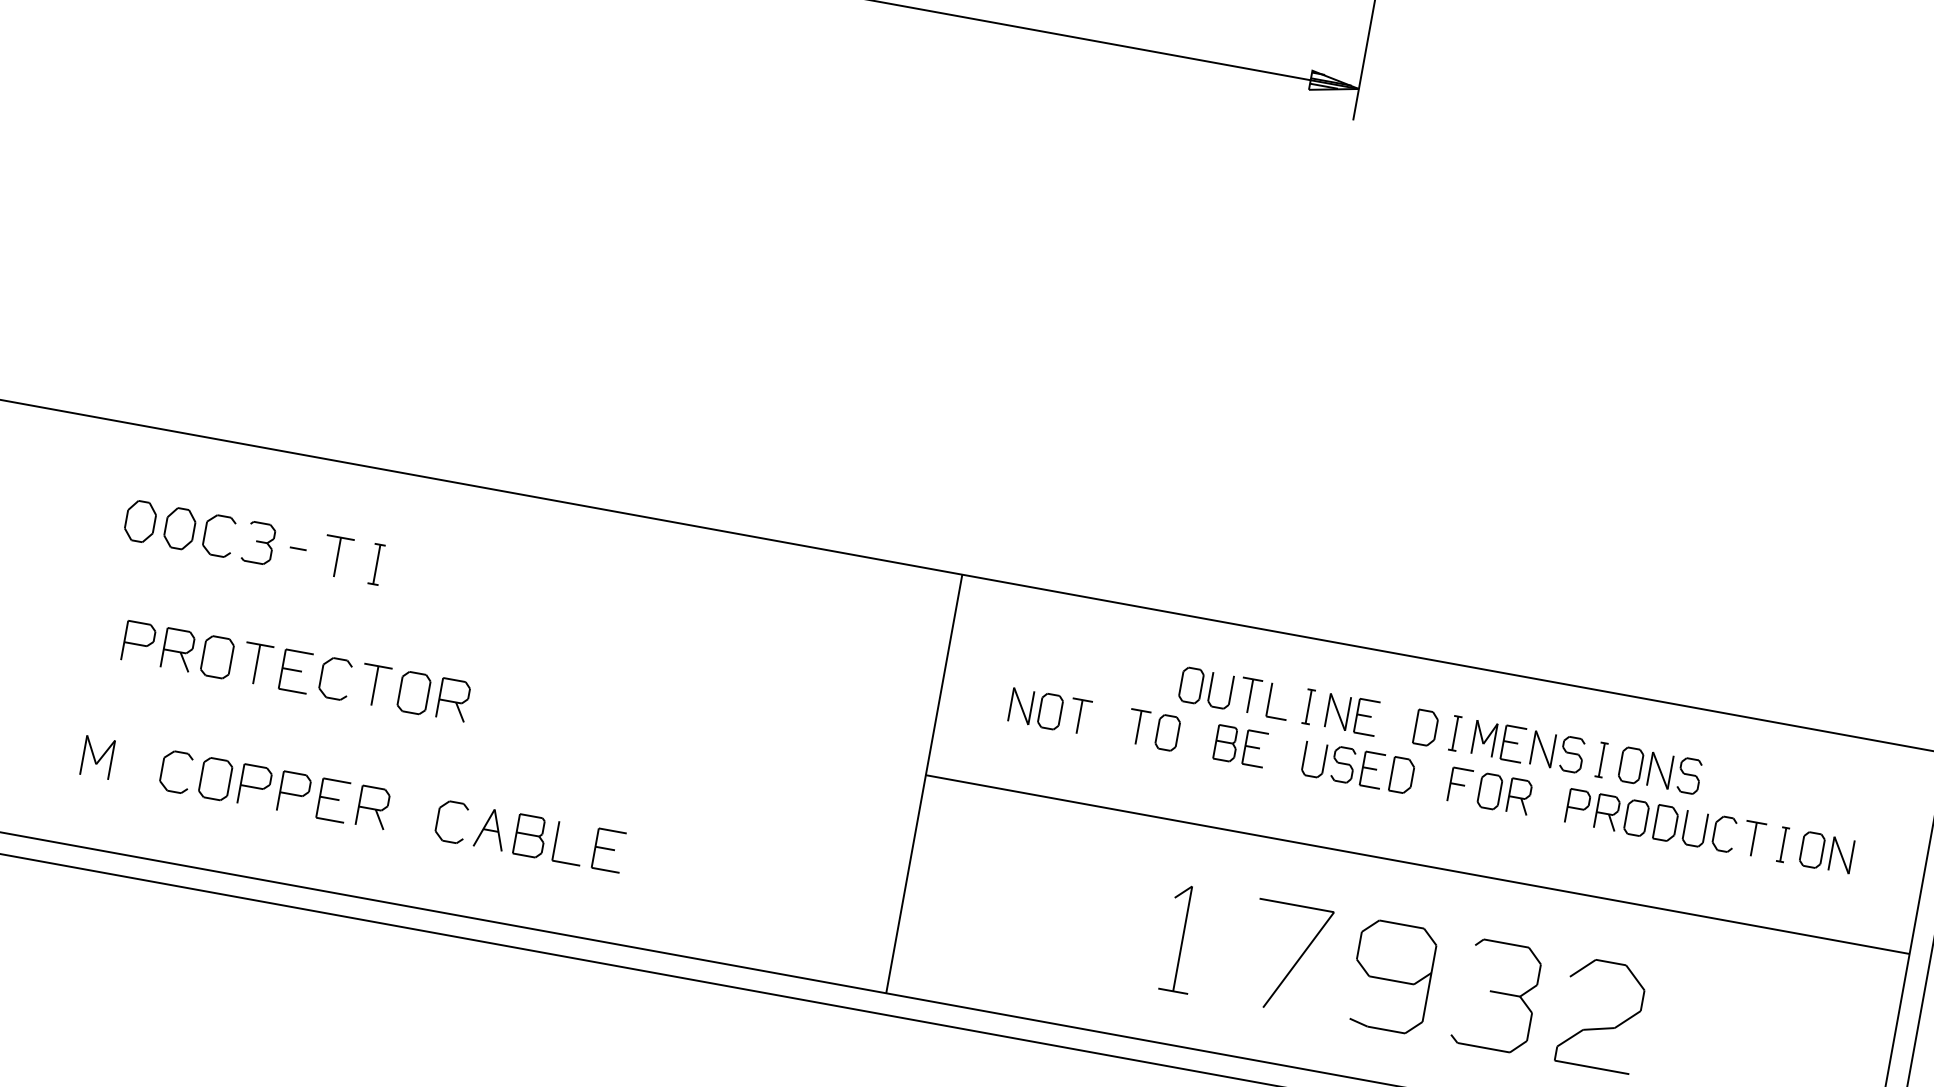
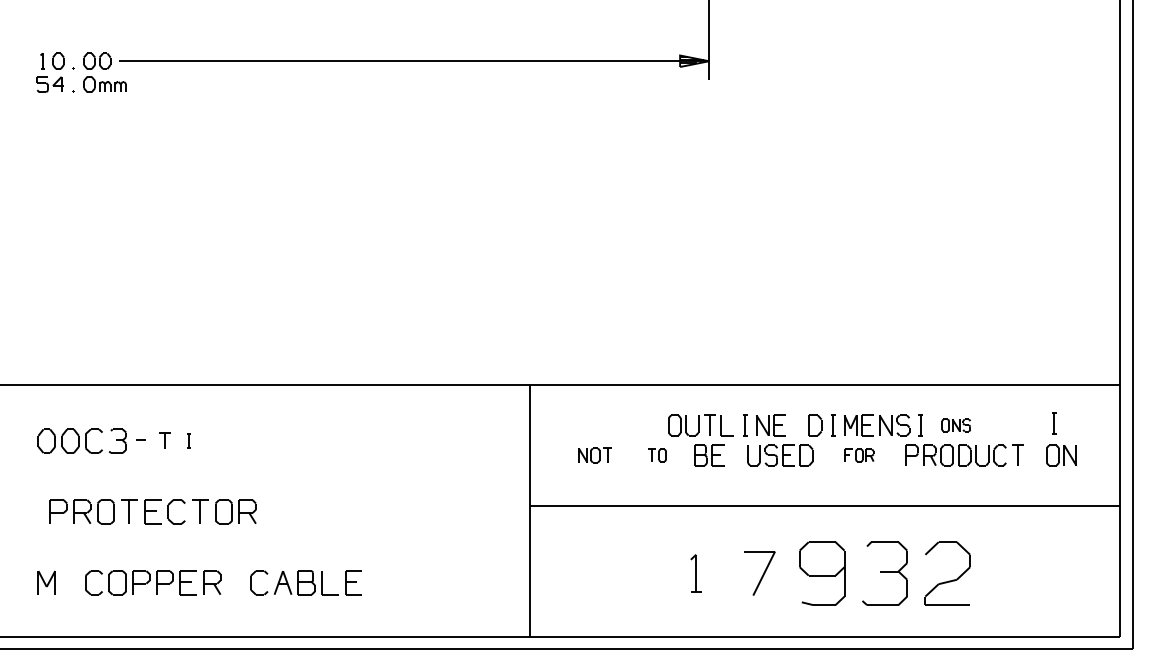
part: (336, 556) -> (164, 440), size x0.7
part: (376, 563) -> (188, 440), size x0.6
part: (1048, 711) -> (594, 455), size x0.7
part: (1153, 730) -> (657, 455), size x0.6
part: (1660, 770) -> (956, 425), size x0.6
part: (1490, 791) -> (859, 455), size x0.6
part: (1783, 844) -> (1054, 423), moved
part: (1181, 938) -> (695, 573), size x0.6
part: (1287, 957) -> (759, 573), size x0.7

